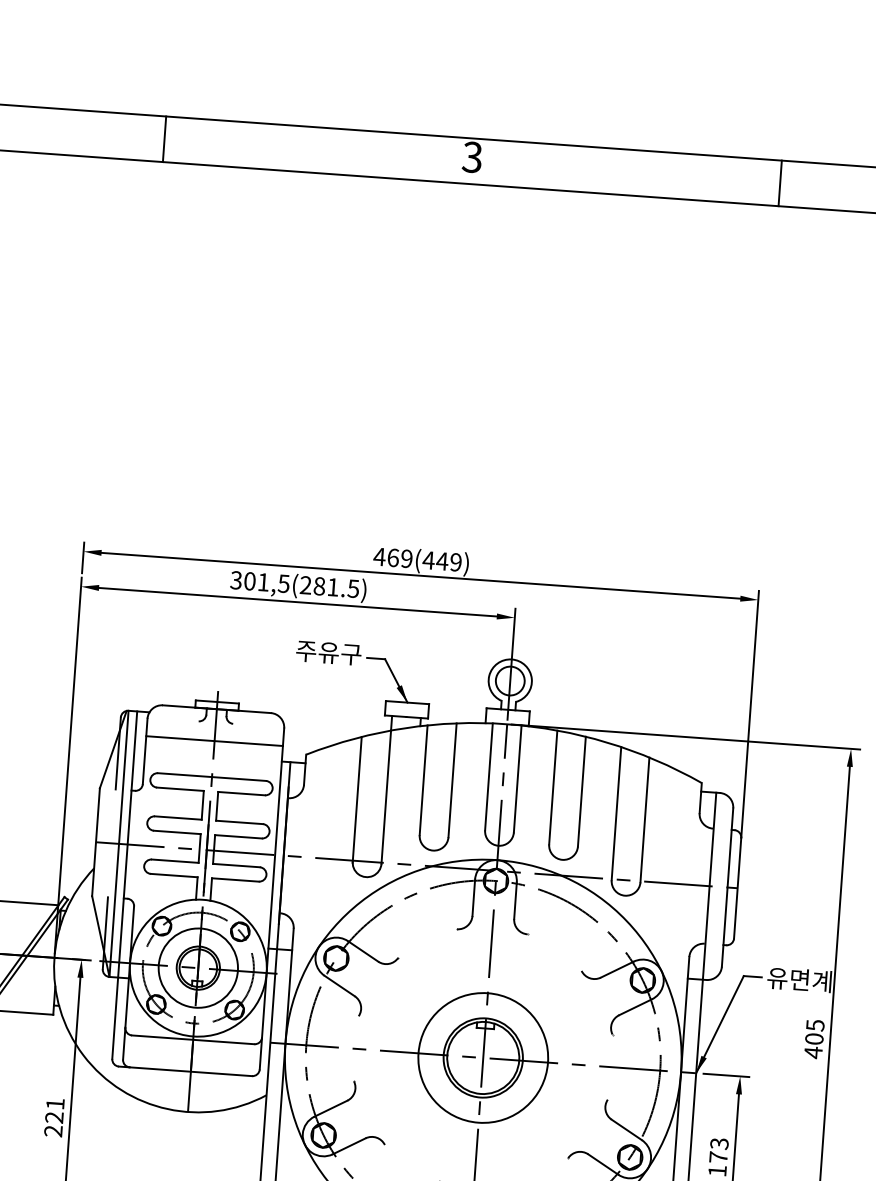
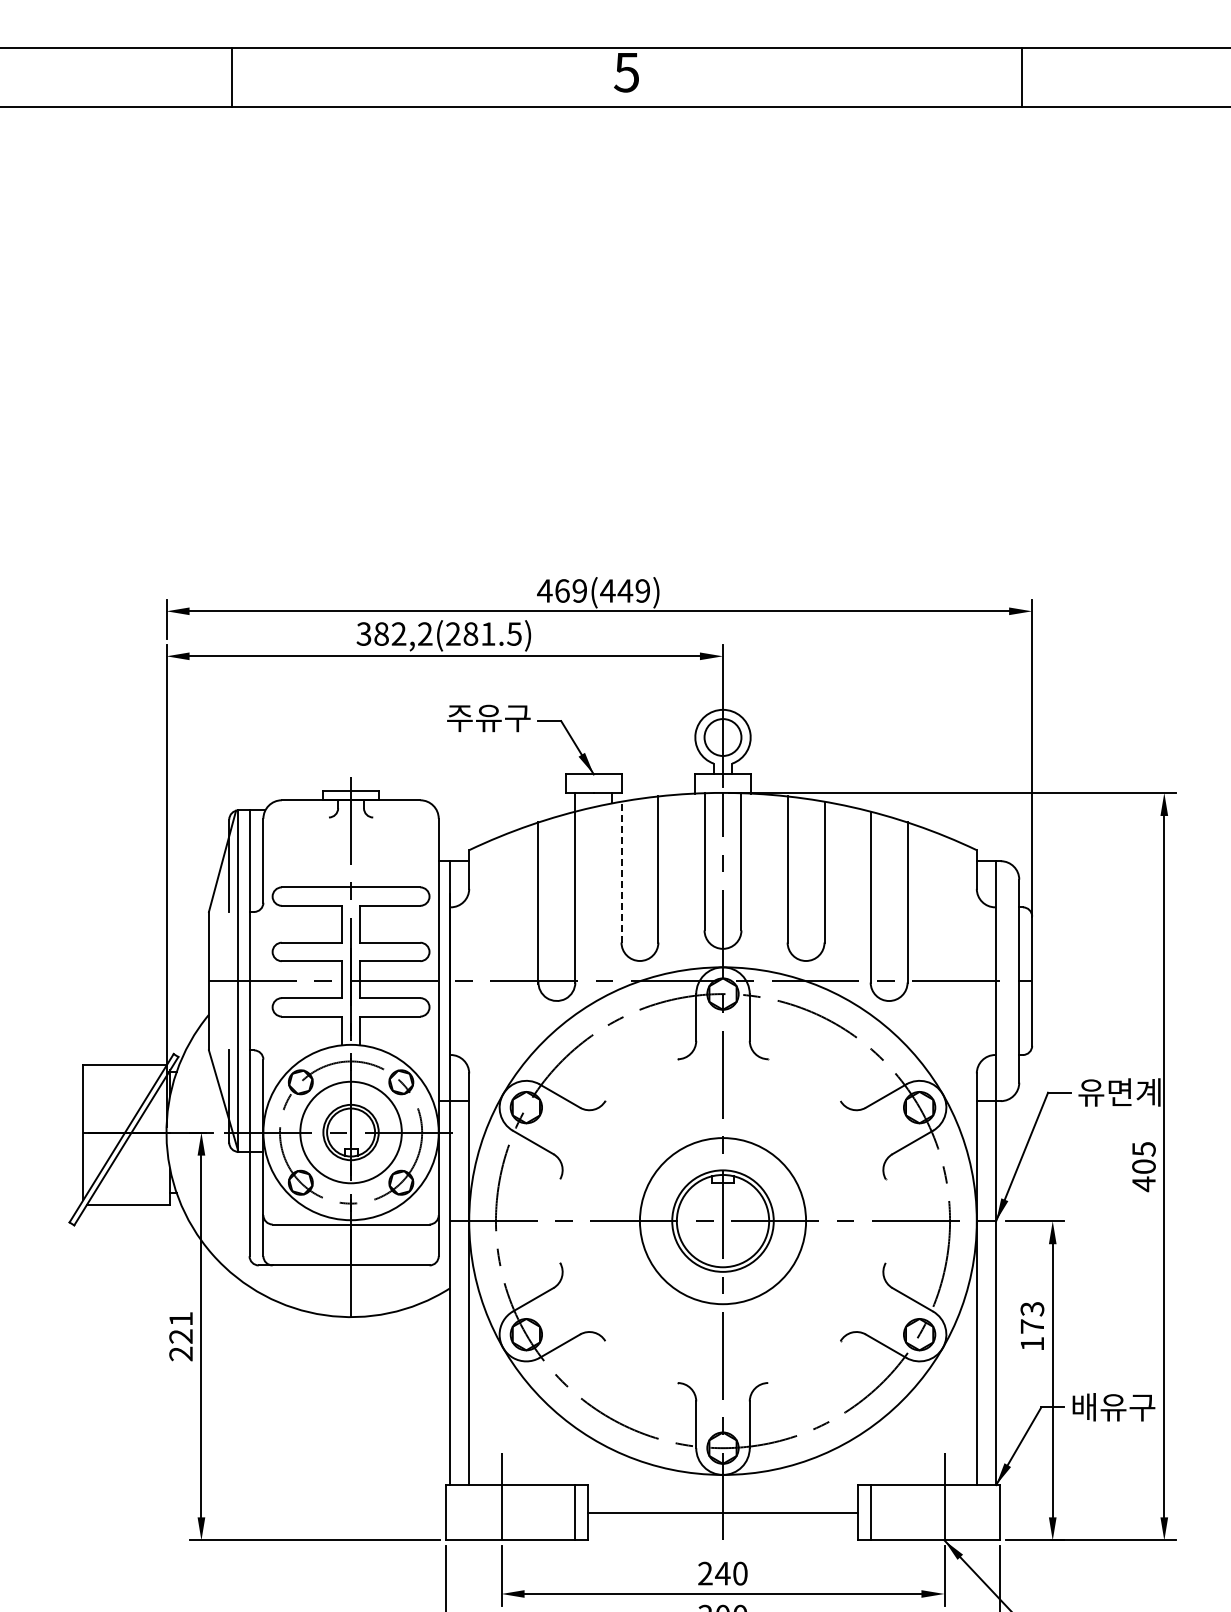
text: (472, 157) -> (626, 72), 3 -> 5
text: (267, 582) -> (403, 633), 301,5(281.5) -> 382,2(281.5)
line: (214, 741) -> (350, 841), removed
line: (423, 779) -> (621, 871), solid -> dashed

